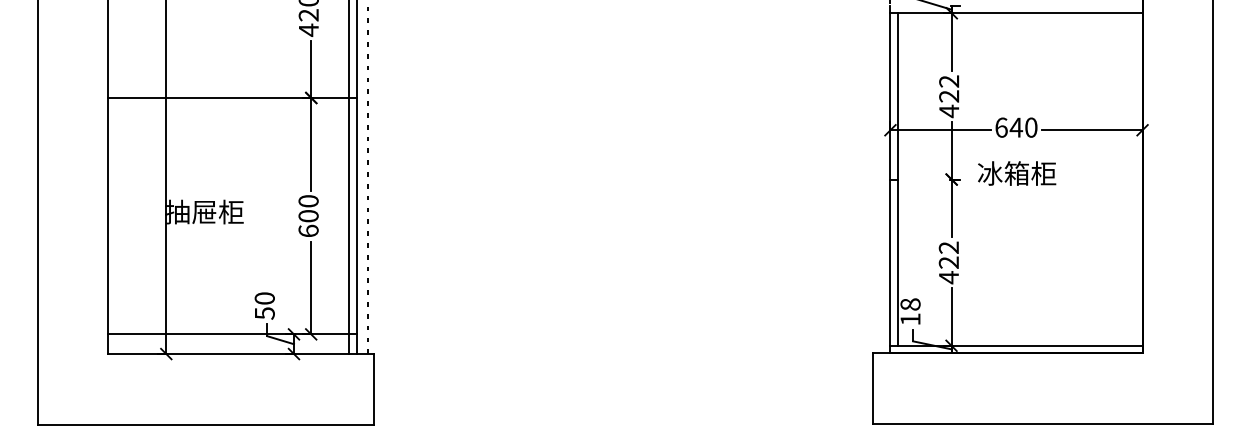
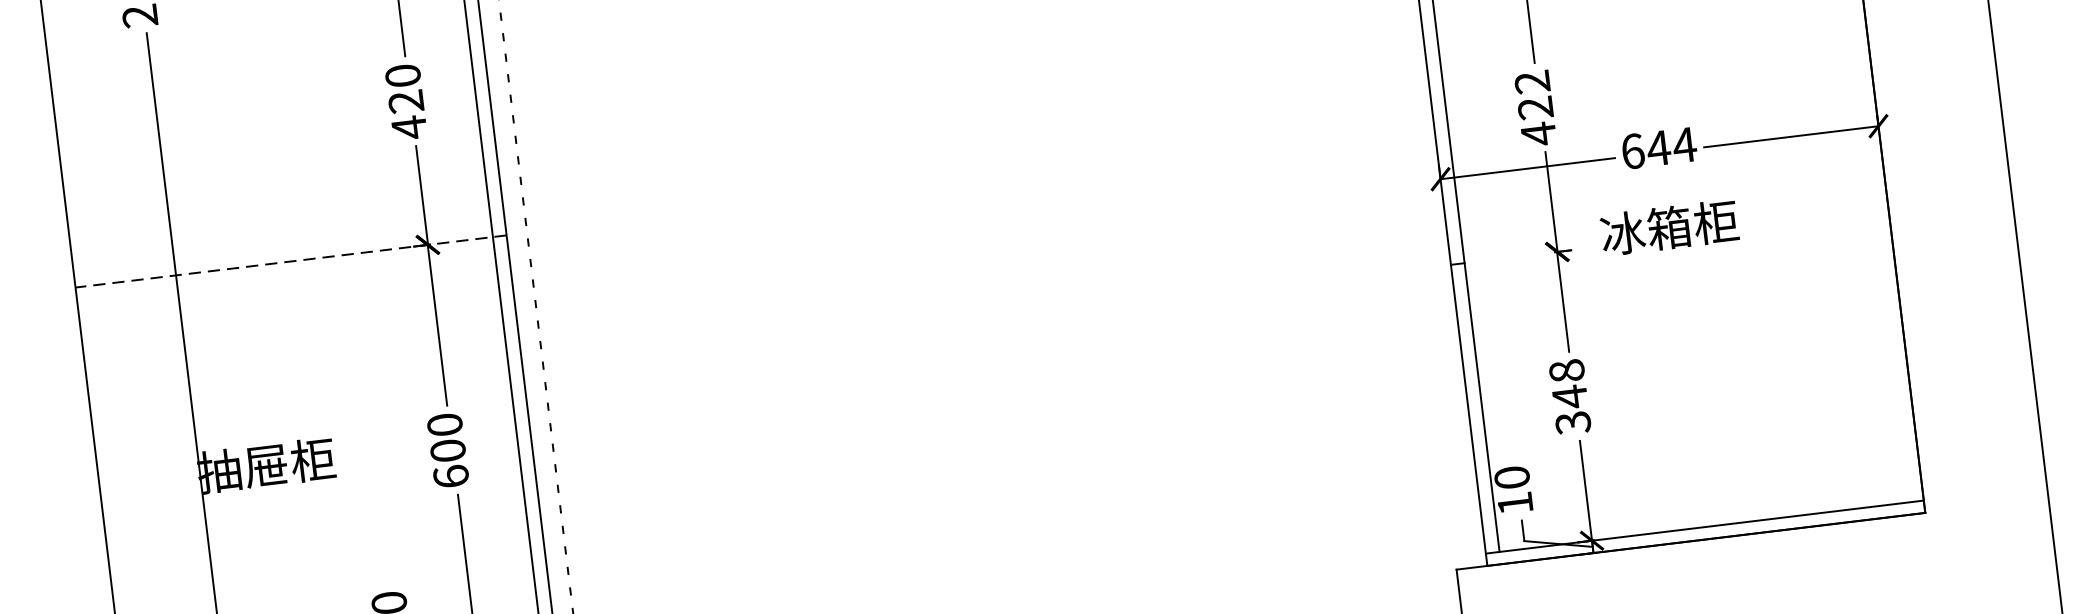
line: (232, 97) -> (290, 260), solid -> dashed
text: (1030, 127) -> (1683, 145), 640 -> 644
text: (948, 262) -> (1569, 396), 422 -> 348
text: (910, 304) -> (1512, 477), 18 -> 10

